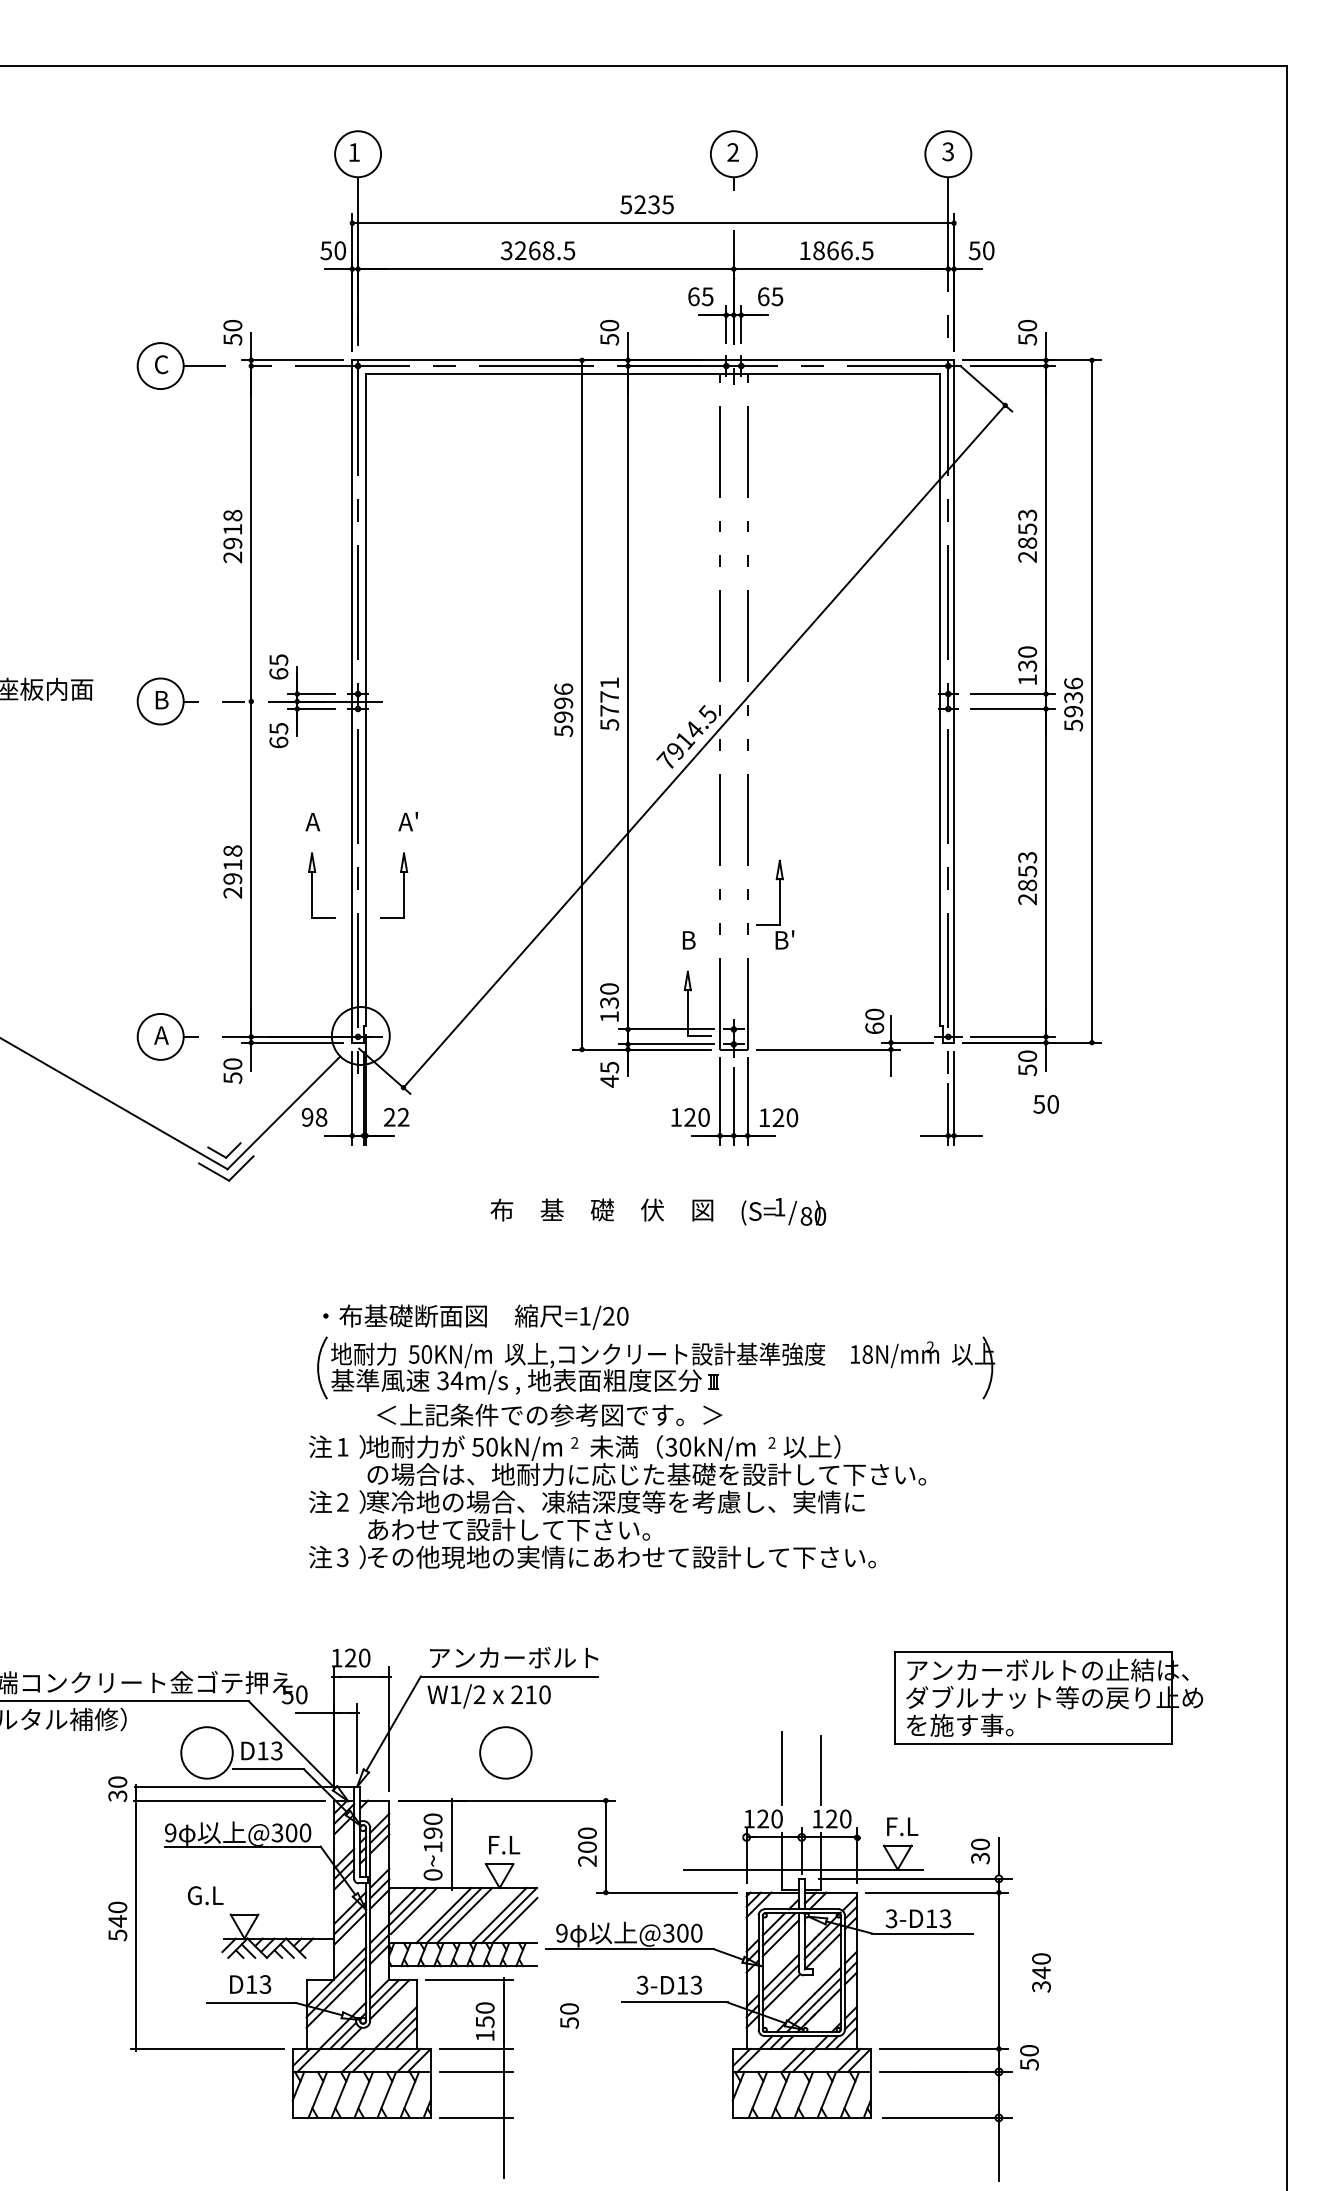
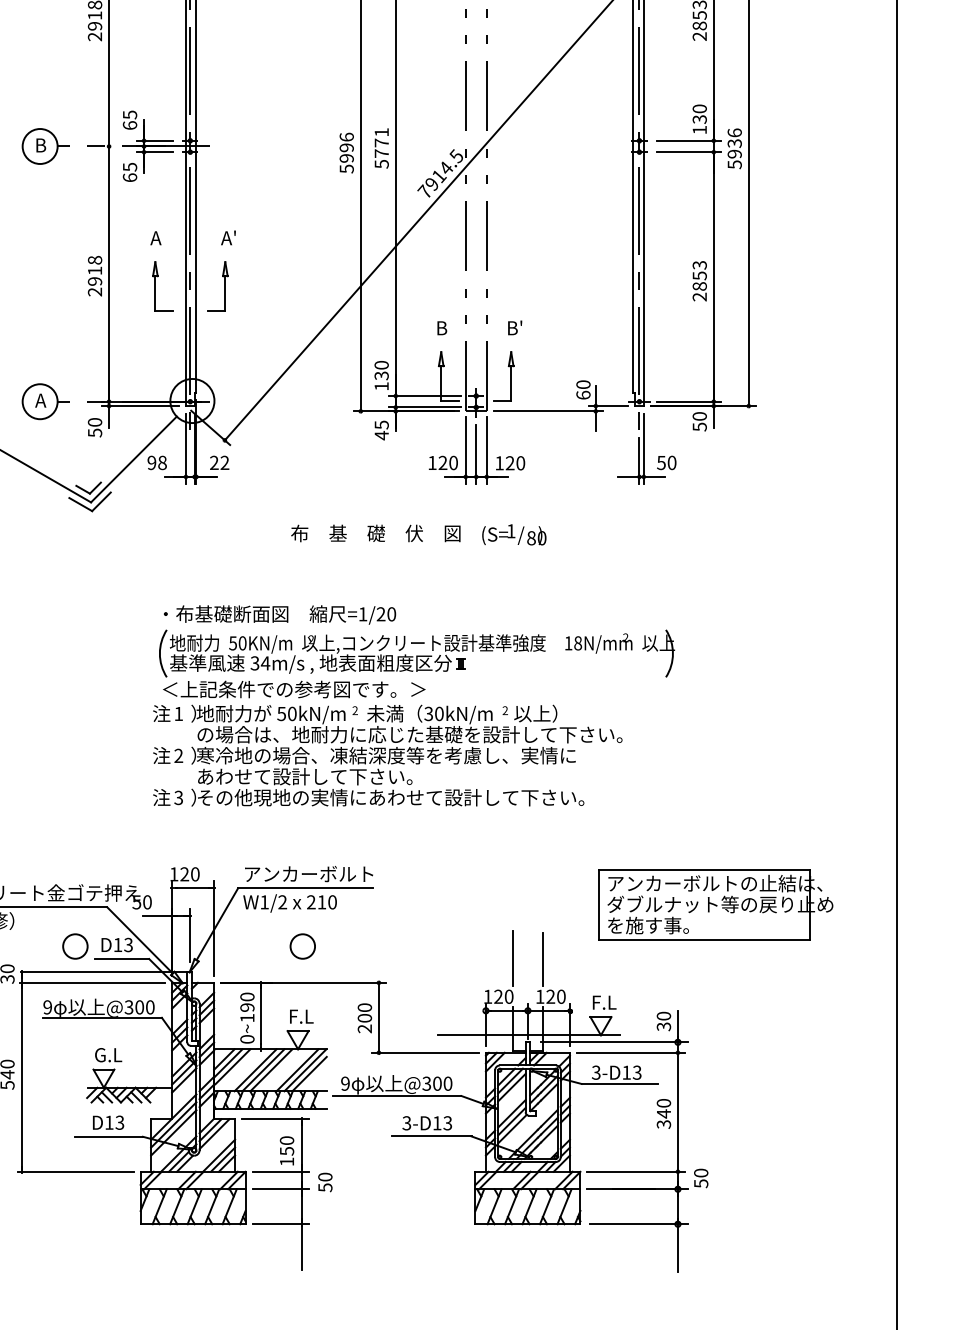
part: (779, 892) -> (510, 376), moved
text: (1045, 1104) -> (666, 463), moved
text: (549, 1414) -> (294, 689), moved
circle: (206, 1752) -> (75, 946), size x0.62
circle: (505, 1752) -> (302, 946), size x0.62
text: (205, 1895) -> (108, 1055), moved
text: (1041, 1972) -> (663, 1113), moved
text: (569, 2015) -> (325, 1182), moved

